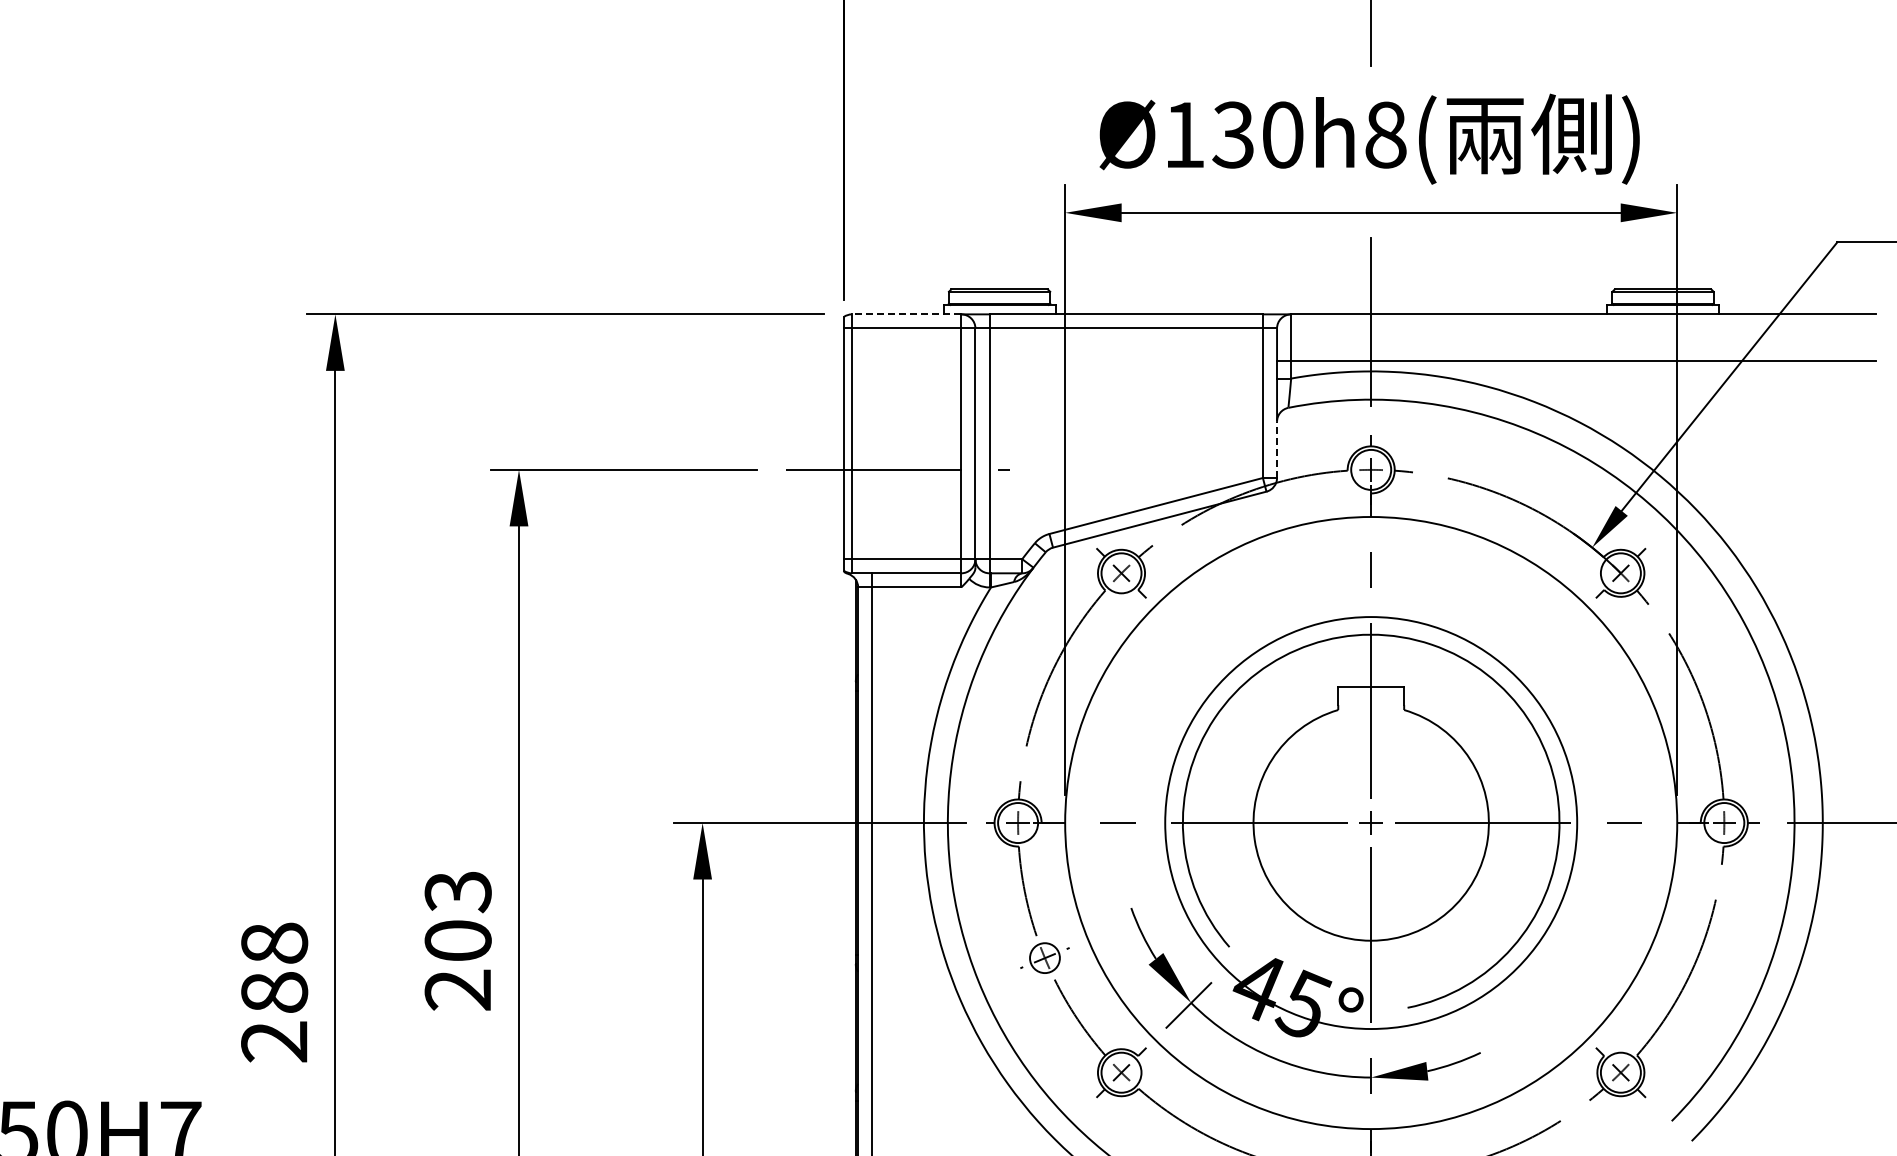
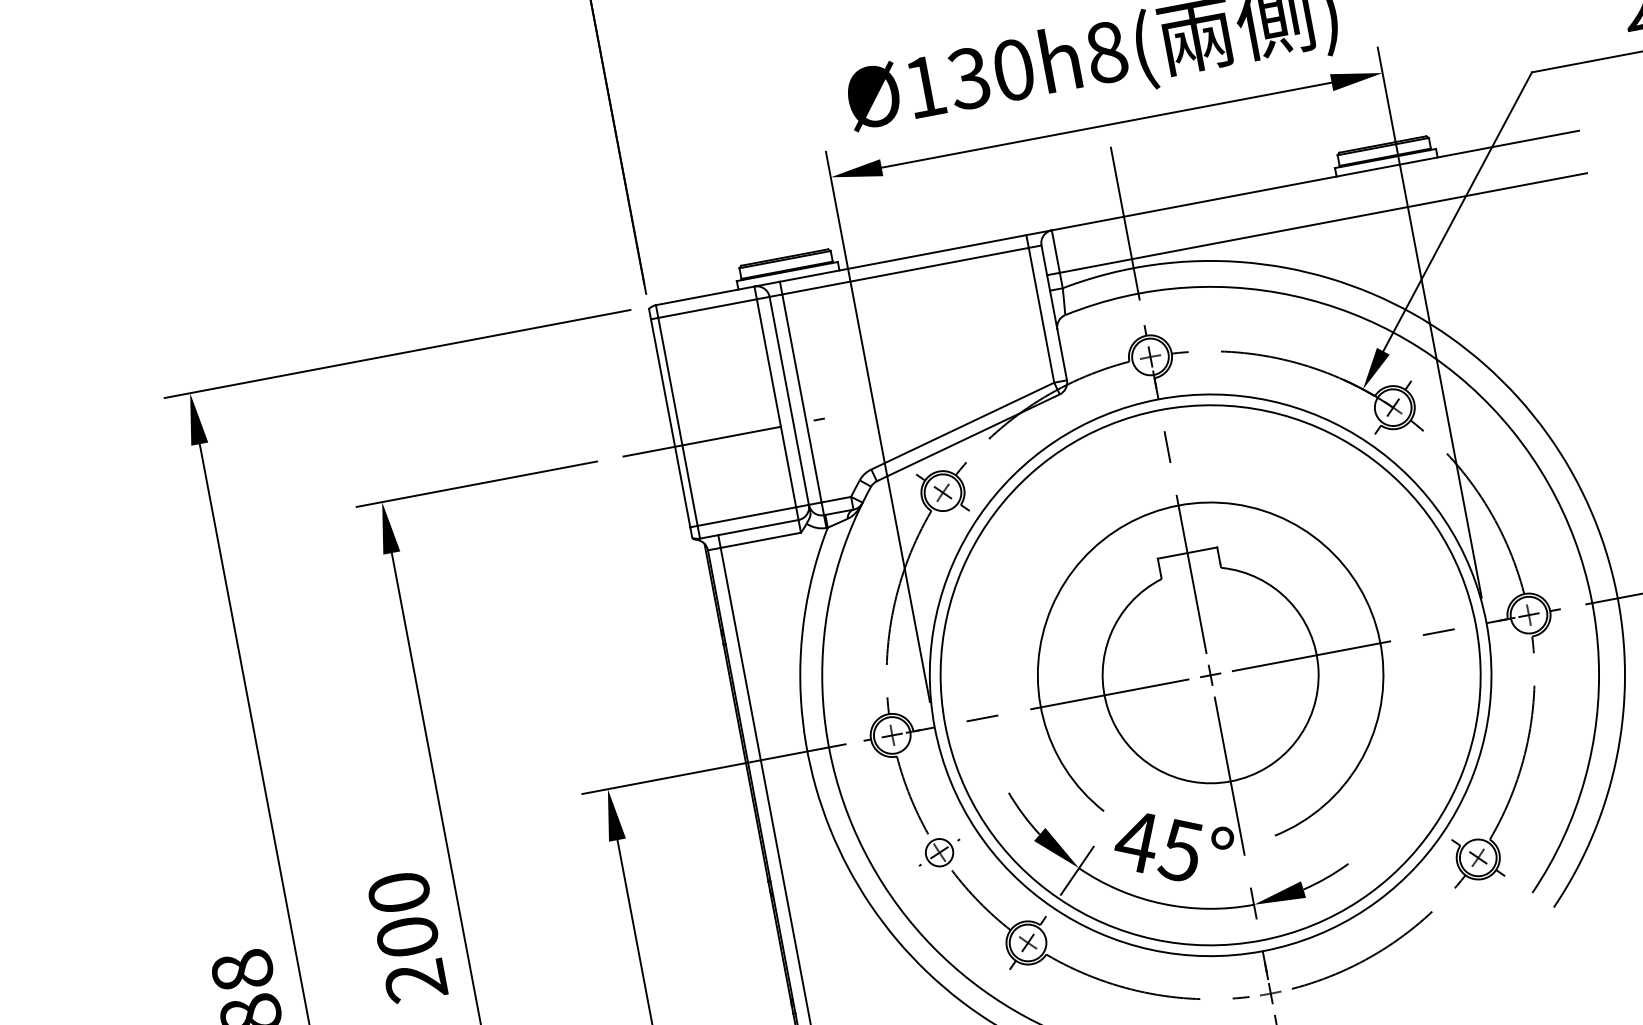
line: (906, 314) -> (705, 296), dashed -> solid
line: (1277, 449) -> (1062, 354), dashed -> solid
circle: (1370, 822) -> (1209, 674), size x1.43
text: (457, 892) -> (398, 893), 203 -> 200

